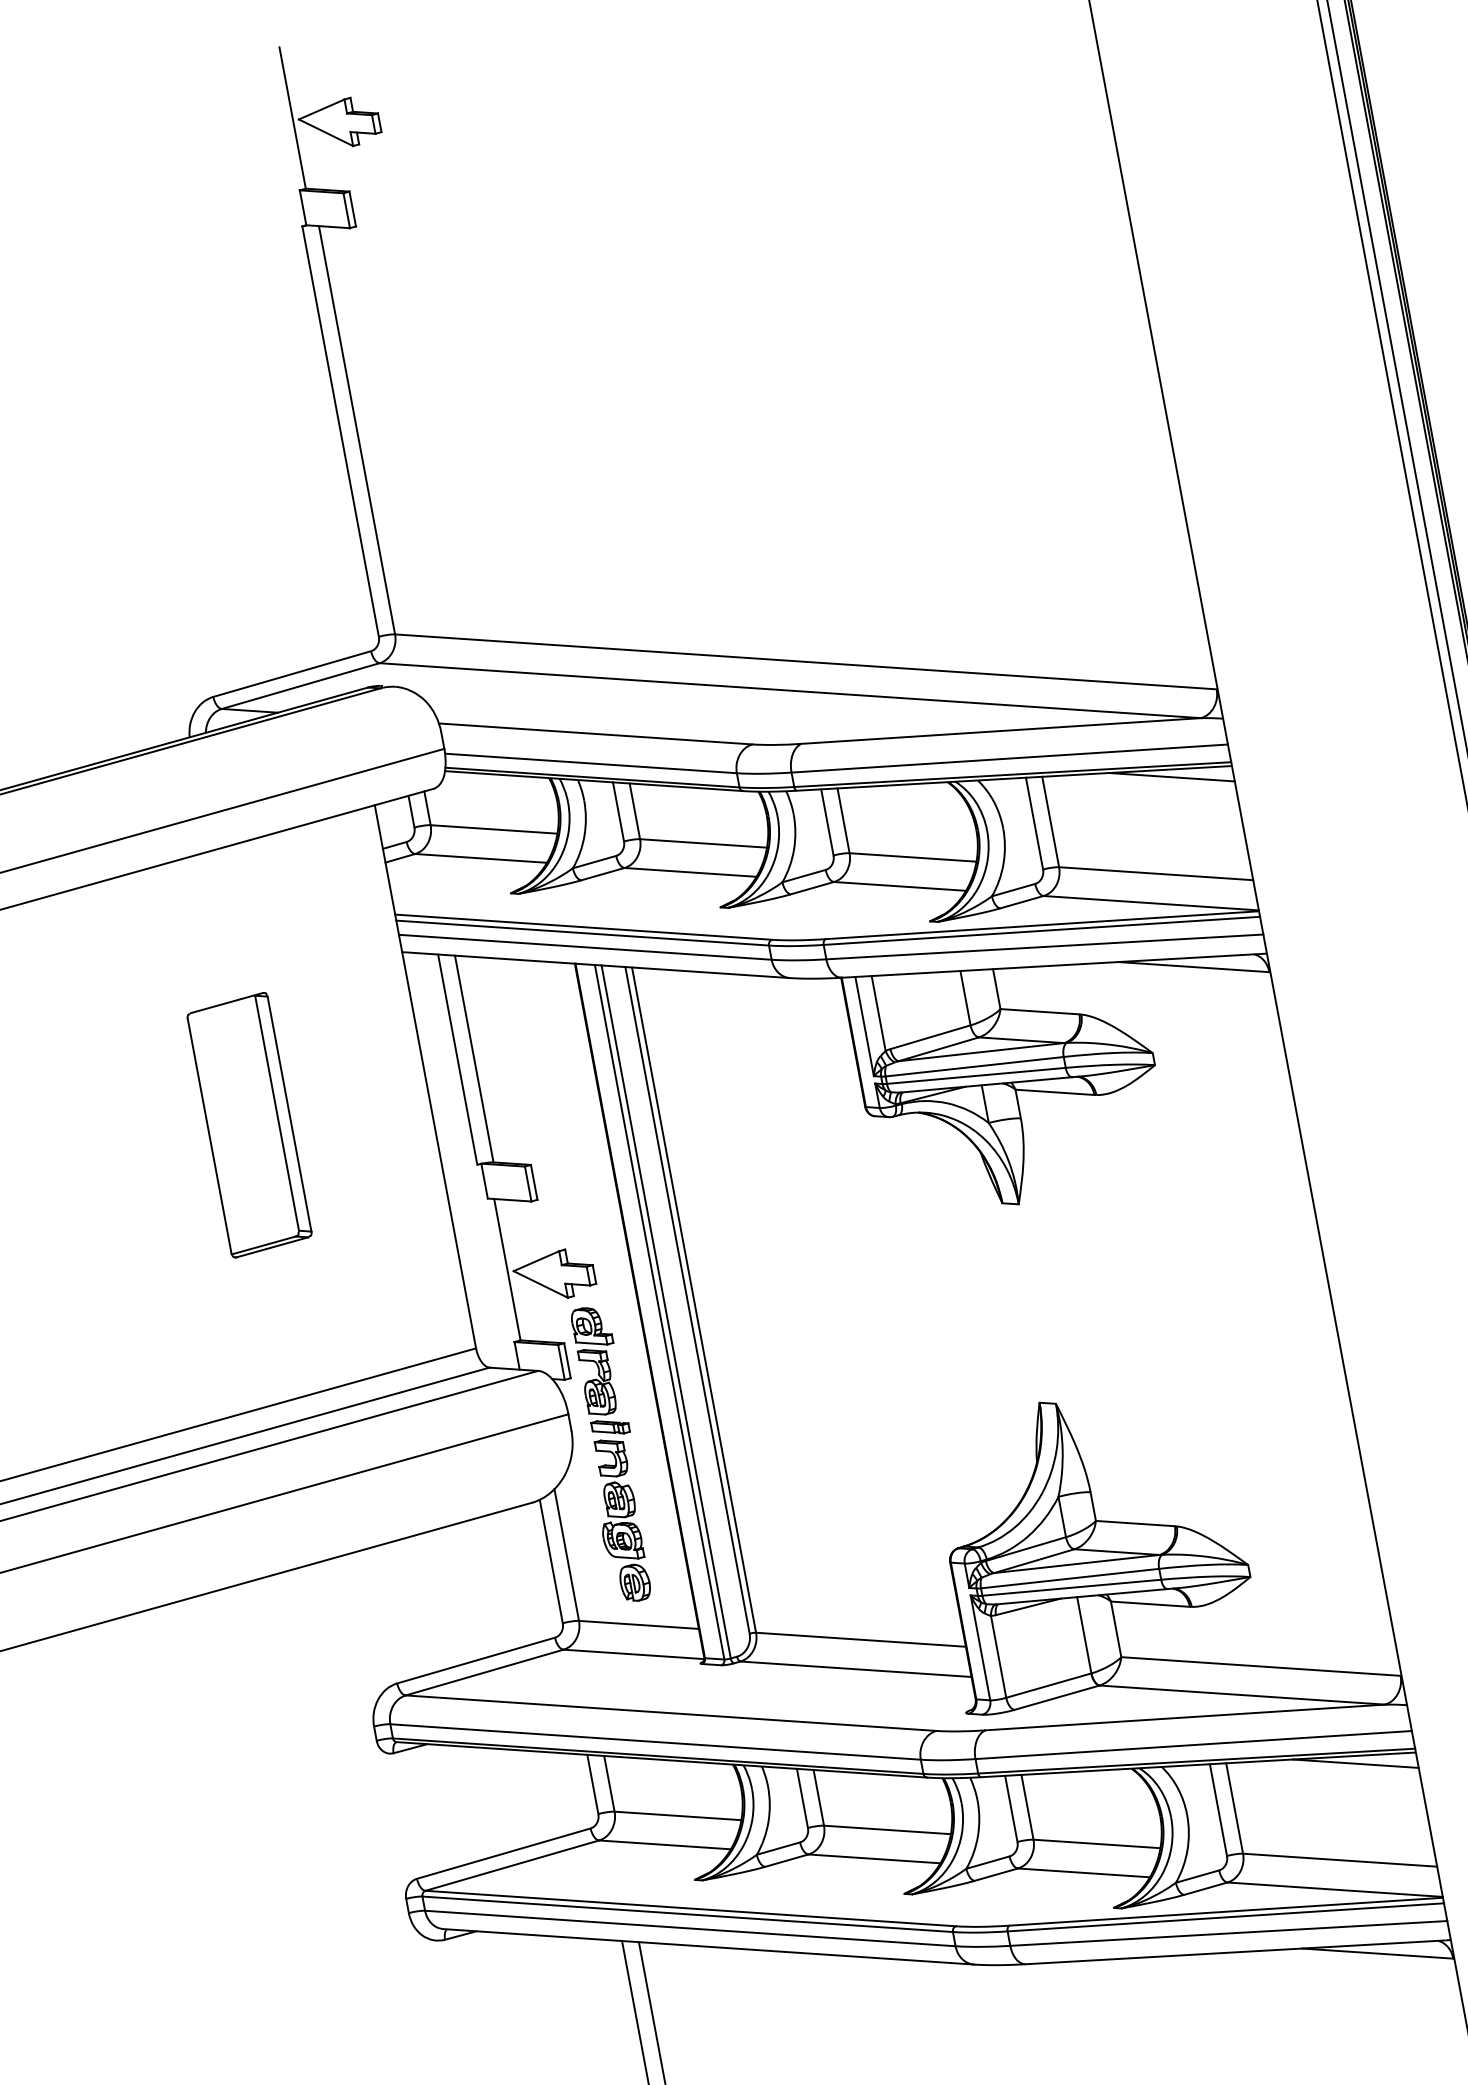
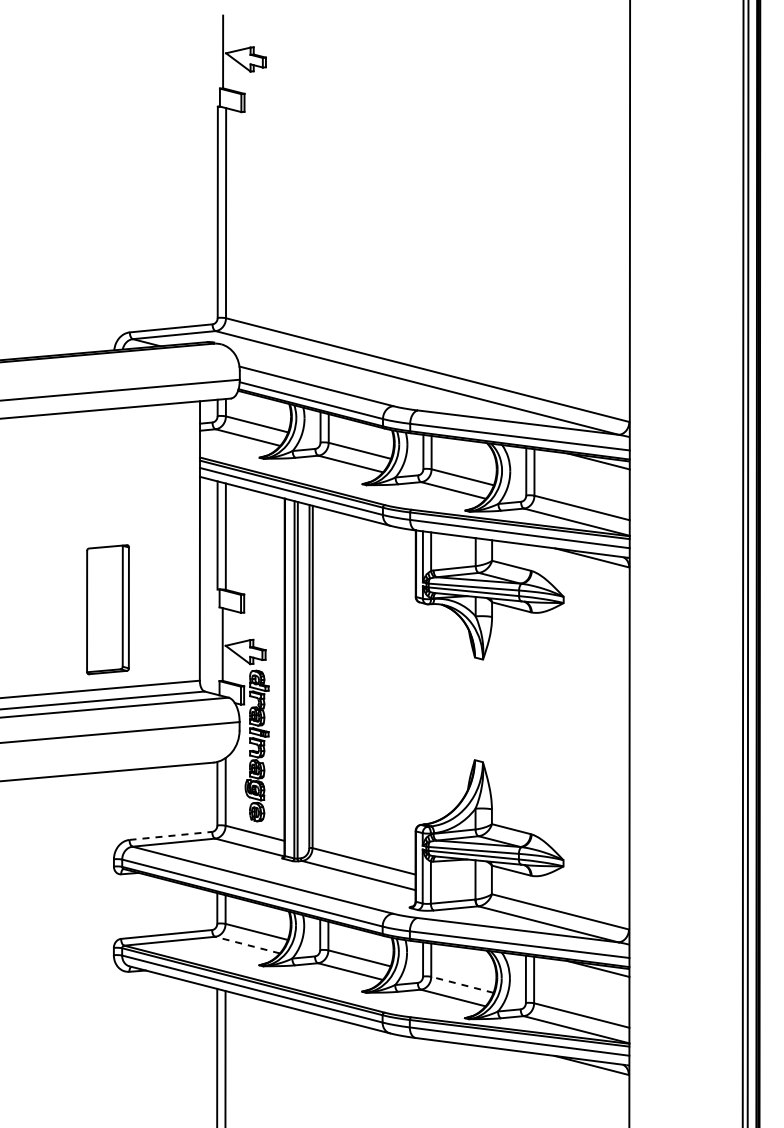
part: (248, 1125) -> (107, 609), moved
line: (475, 1659) -> (170, 835), solid -> dashed
line: (664, 1843) -> (247, 944), solid -> dashed
line: (1095, 1843) -> (461, 984), solid -> dashed

